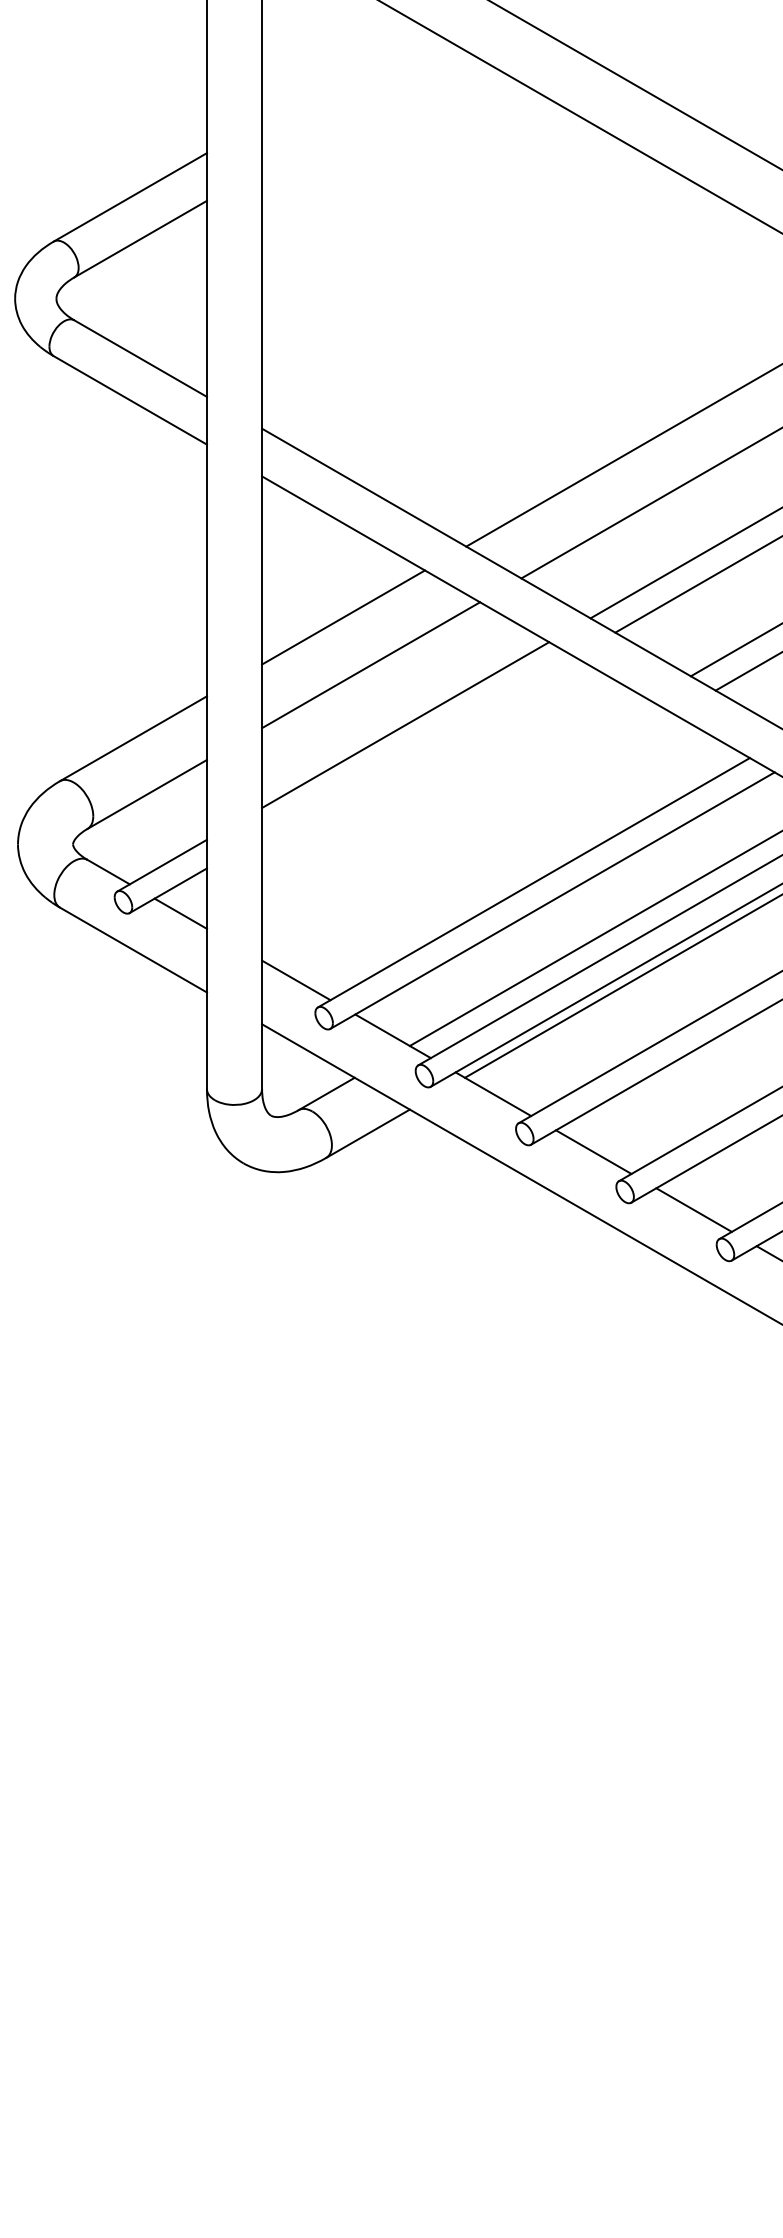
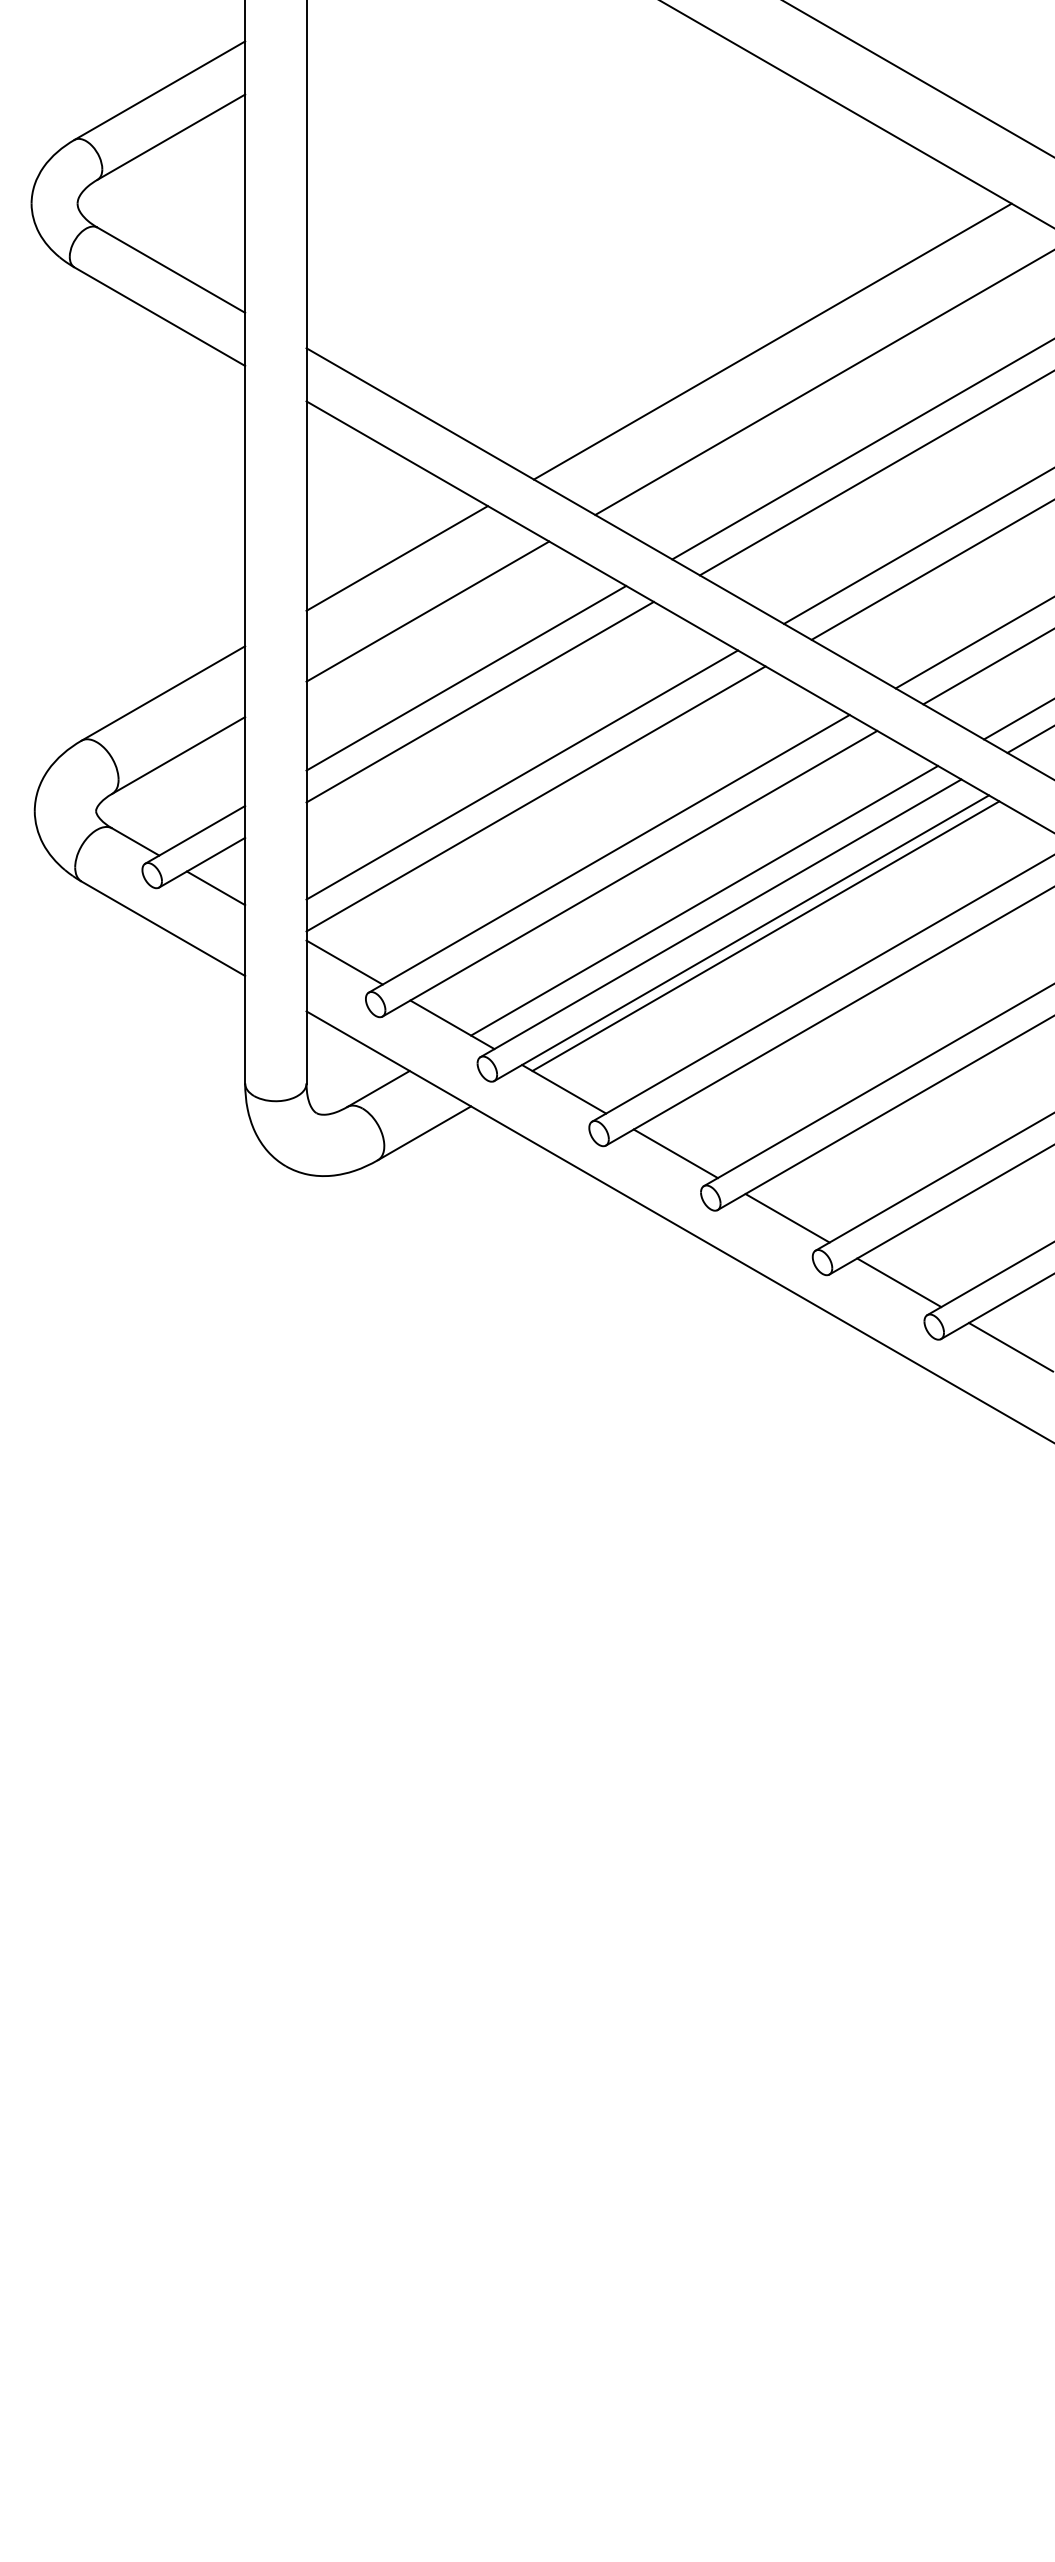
line: (417, 745) -> (479, 701), added
line: (455, 811) -> (521, 774), added
line: (467, 833) -> (535, 798), added

